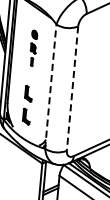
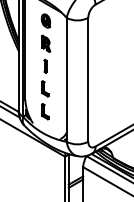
part: (32, 48) -> (45, 43), size x1.67
line: (50, 86) -> (66, 79), dashed -> solid
line: (72, 88) -> (88, 79), dashed -> solid

